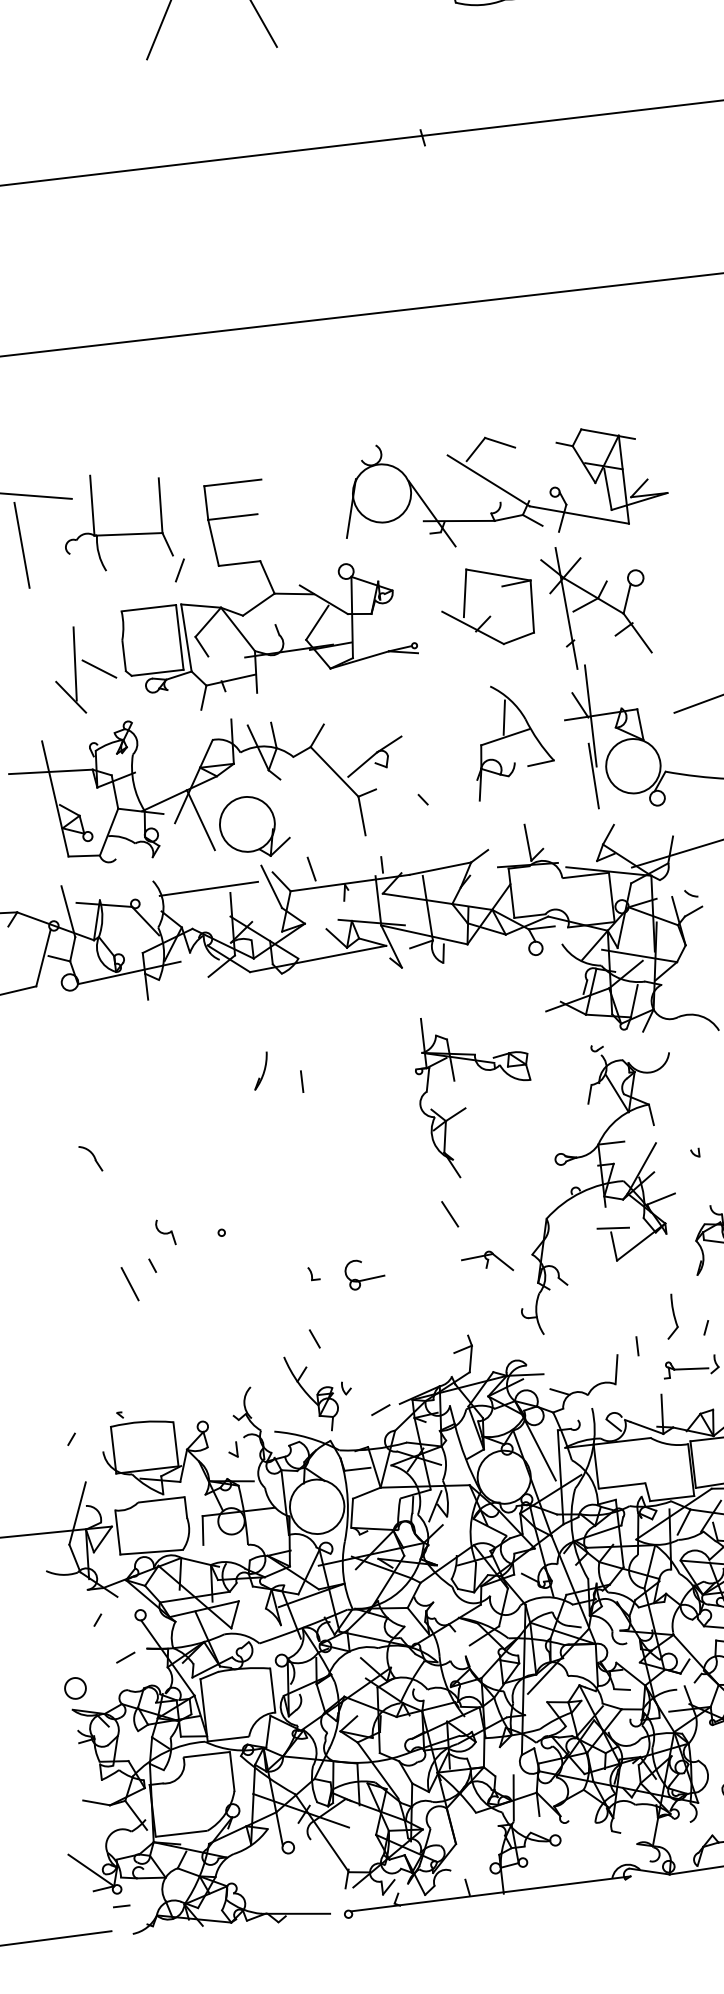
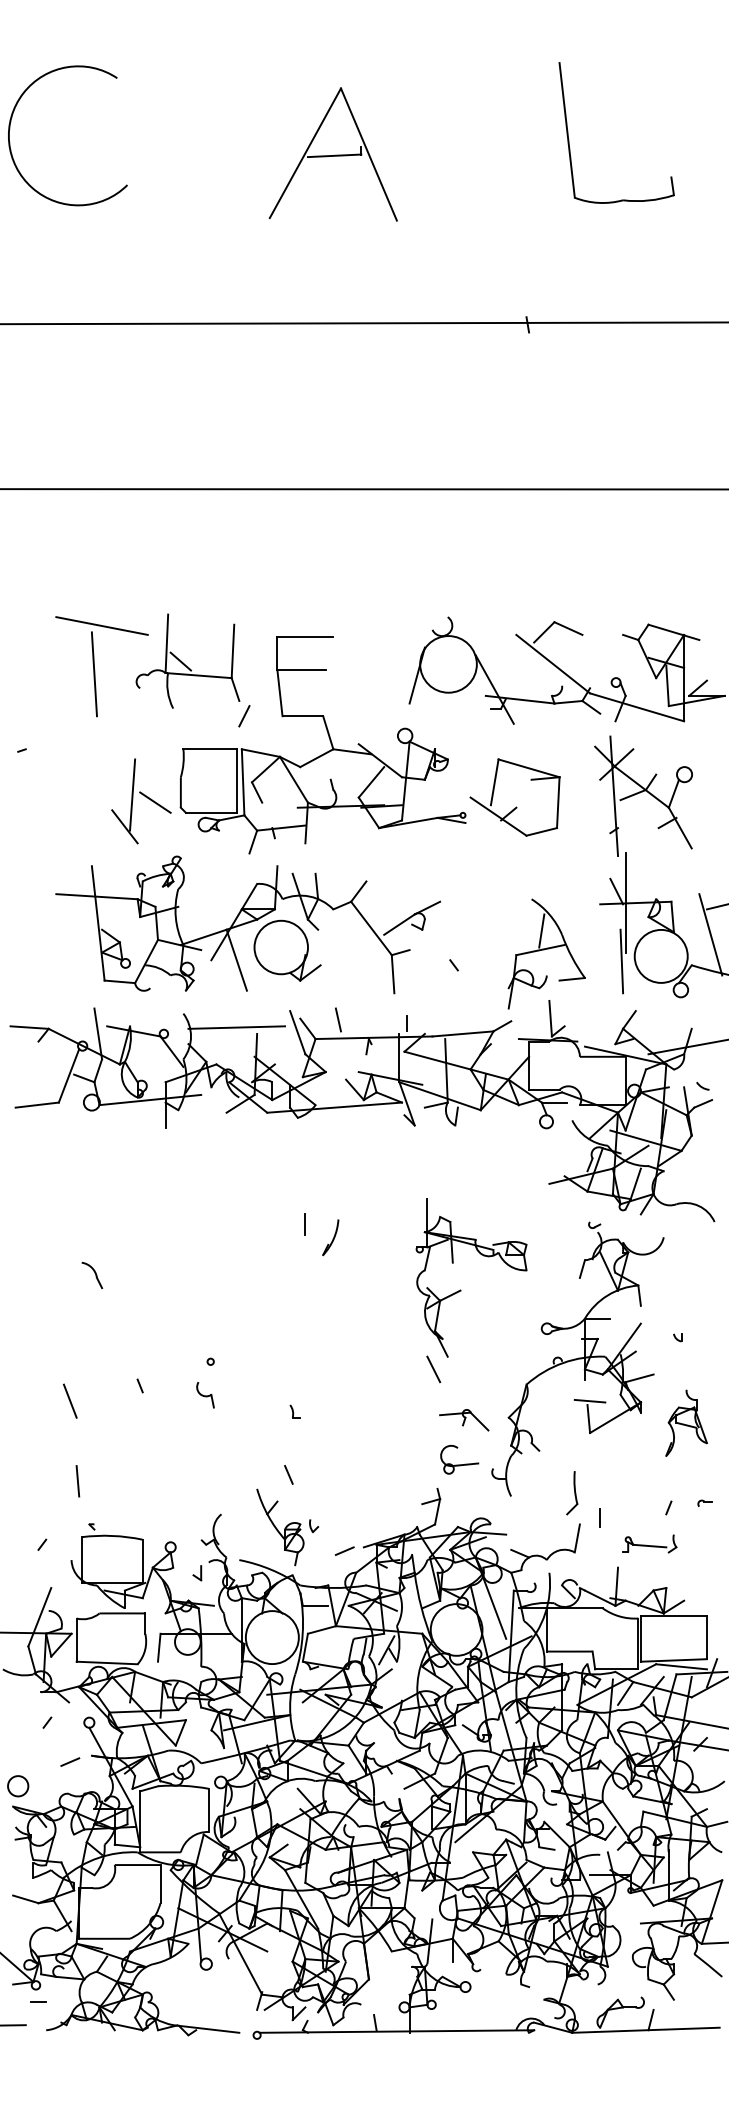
line: (108, 522) -> (180, 661), added
part: (490, 615) -> (516, 806), moved
line: (681, 738) -> (710, 934), added
part: (511, 740) -> (546, 953), moved
part: (254, 826) -> (287, 950), moved
part: (260, 1070) -> (330, 1237), moved
part: (465, 1107) -> (460, 1289), moved
part: (165, 1232) -> (205, 1395), moved
part: (364, 1273) -> (459, 1459), moved
line: (129, 1283) -> (69, 1400), moved
part: (671, 1316) -> (572, 1493), moved
line: (100, 1370) -> (77, 1481), added

